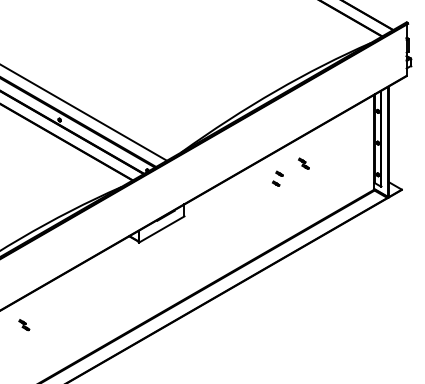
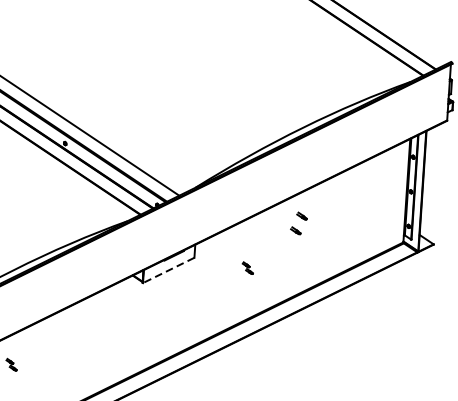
part: (303, 163) -> (247, 267), moved
part: (277, 178) -> (298, 223), size x1.4
line: (161, 229) -> (168, 270), solid -> dashed

